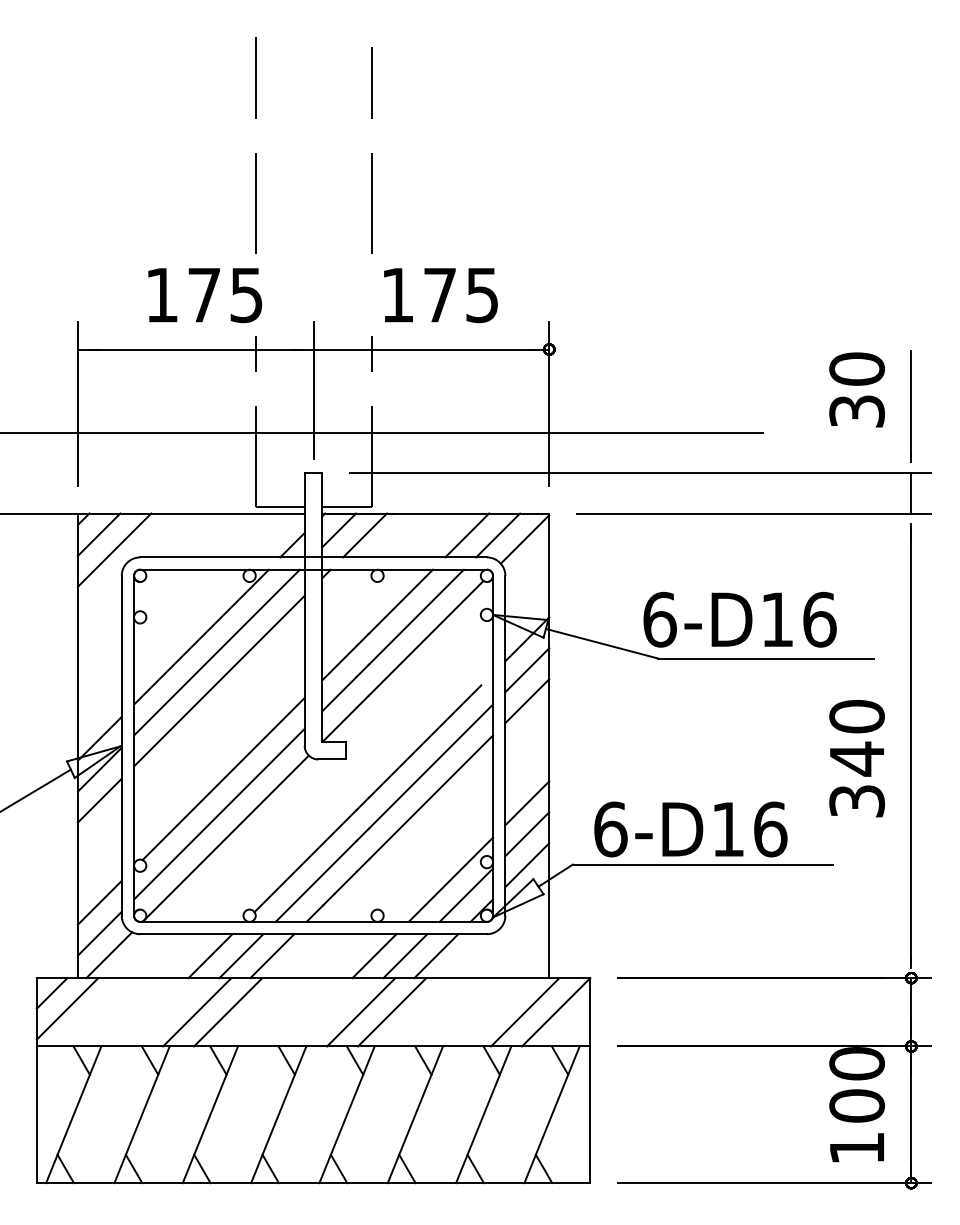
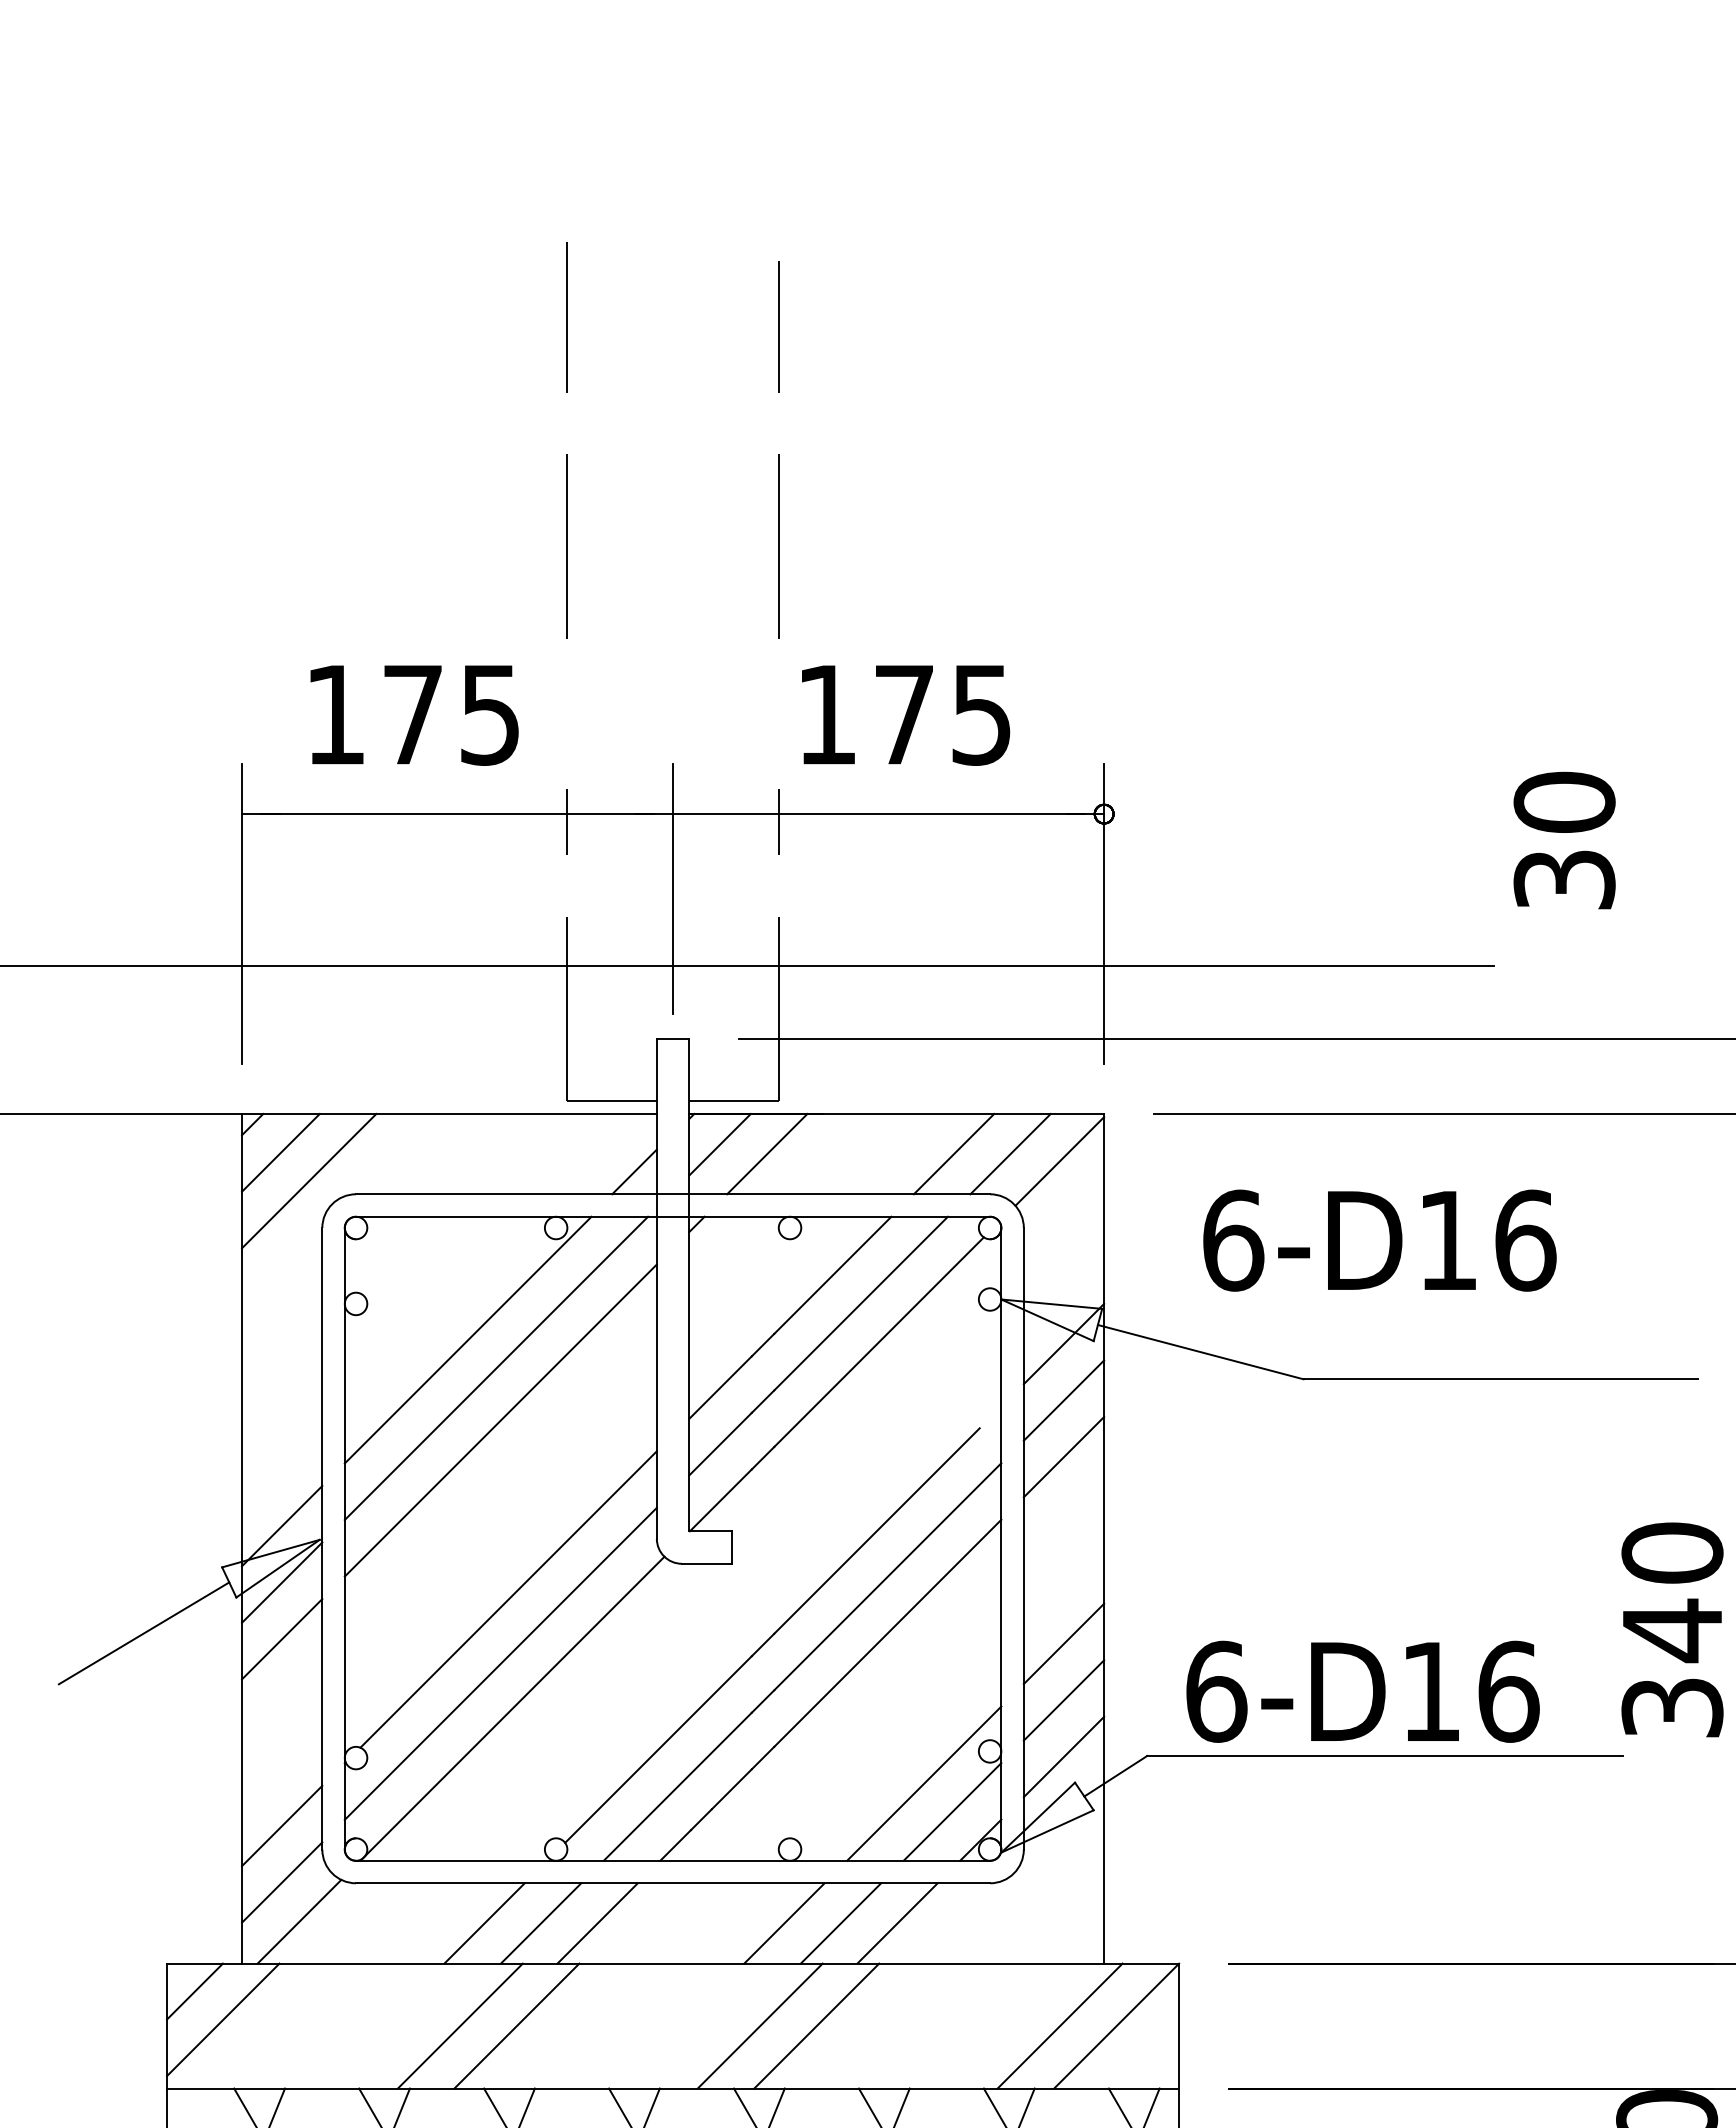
text: (205, 295) -> (415, 715), moved
text: (856, 389) -> (1563, 839), moved
text: (739, 619) -> (1378, 1240), moved
text: (856, 758) -> (1671, 1629), moved

